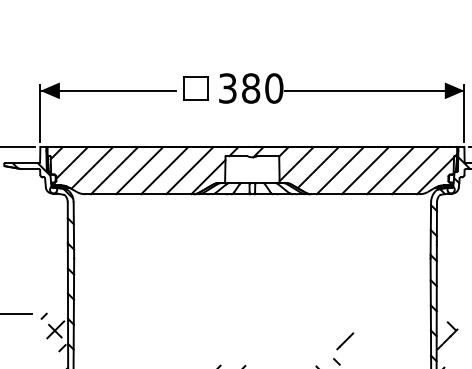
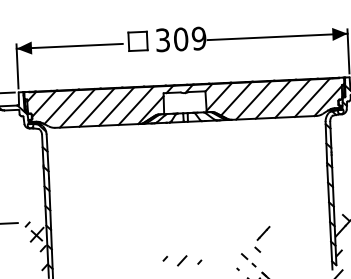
text: (262, 88) -> (190, 39), 380 -> 309

